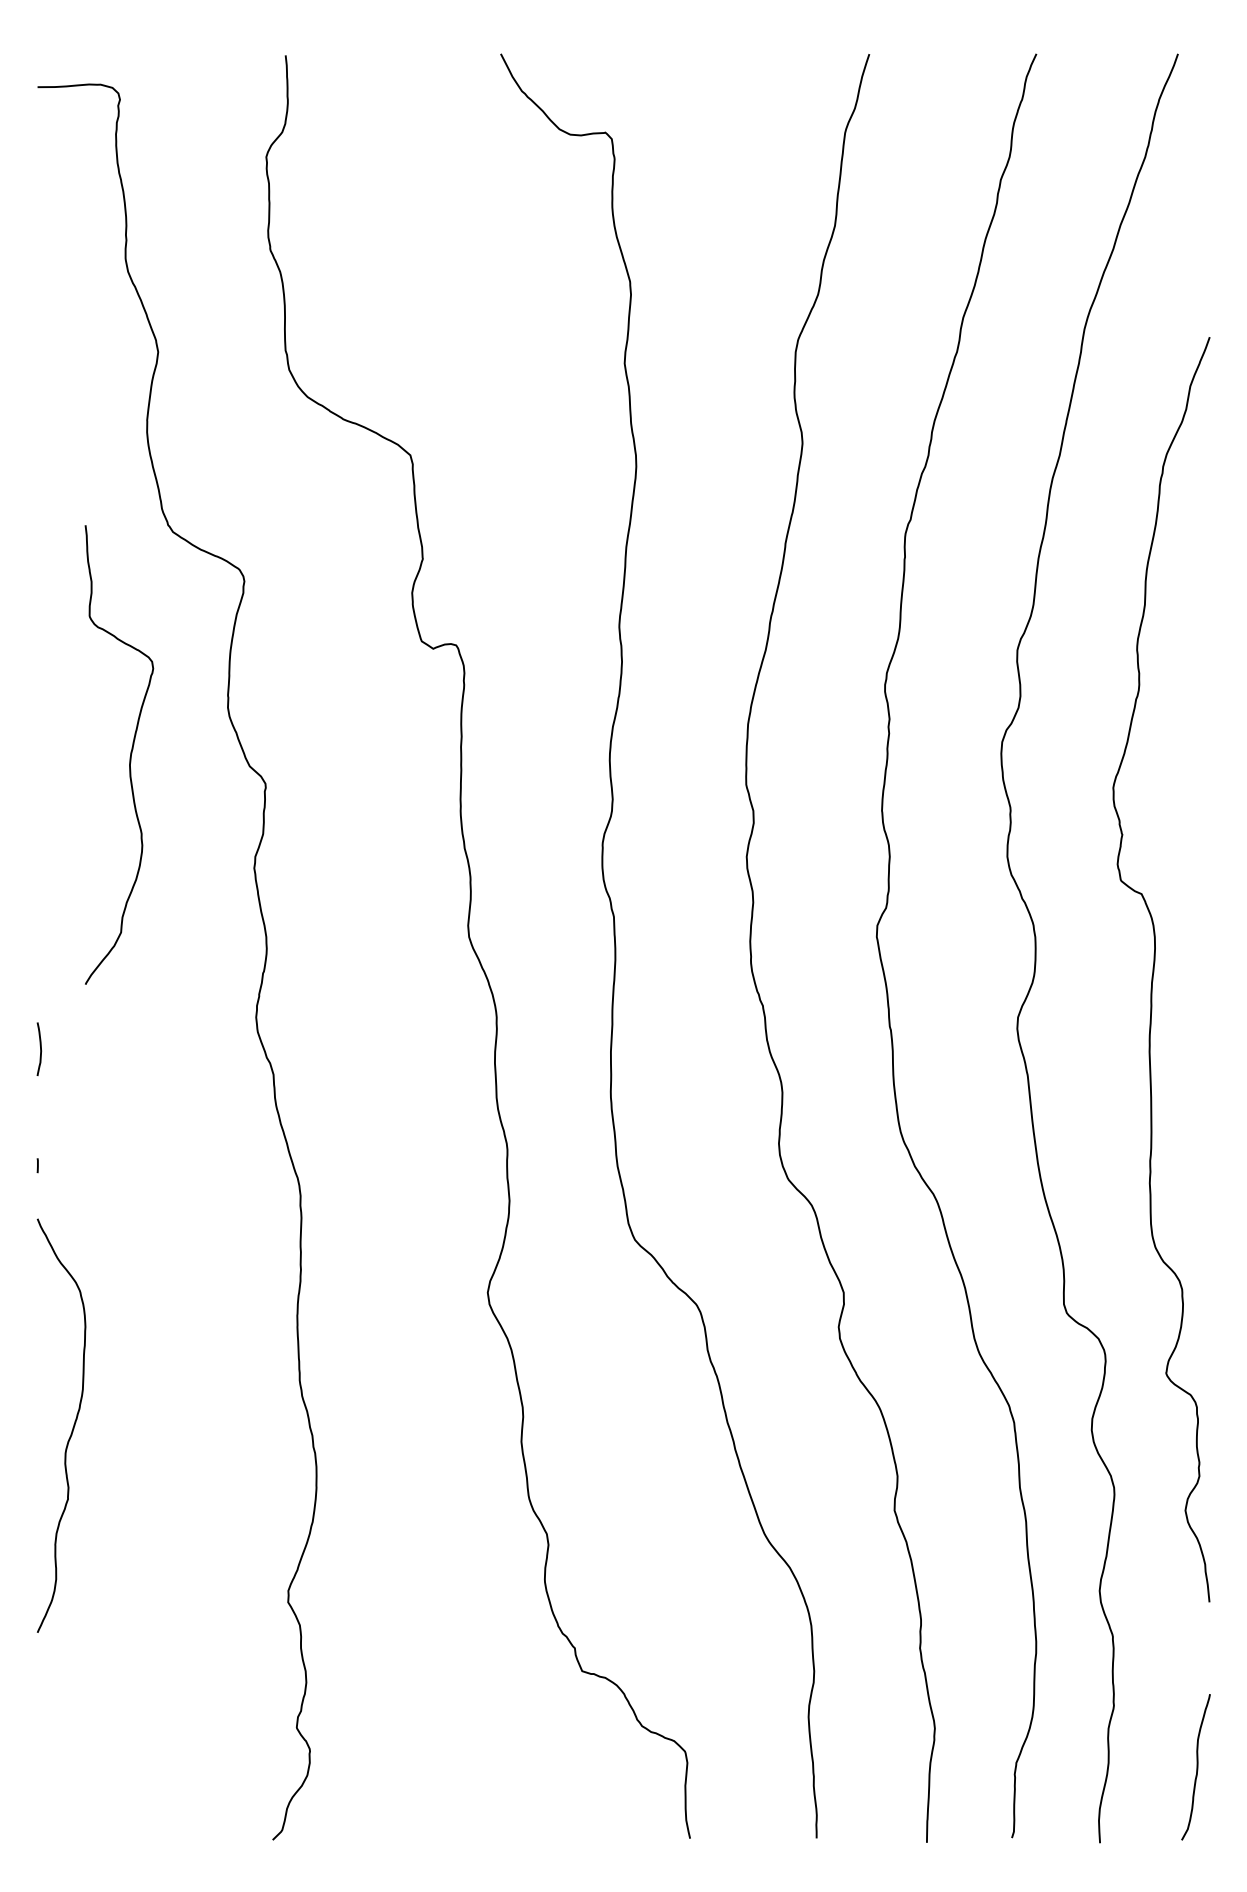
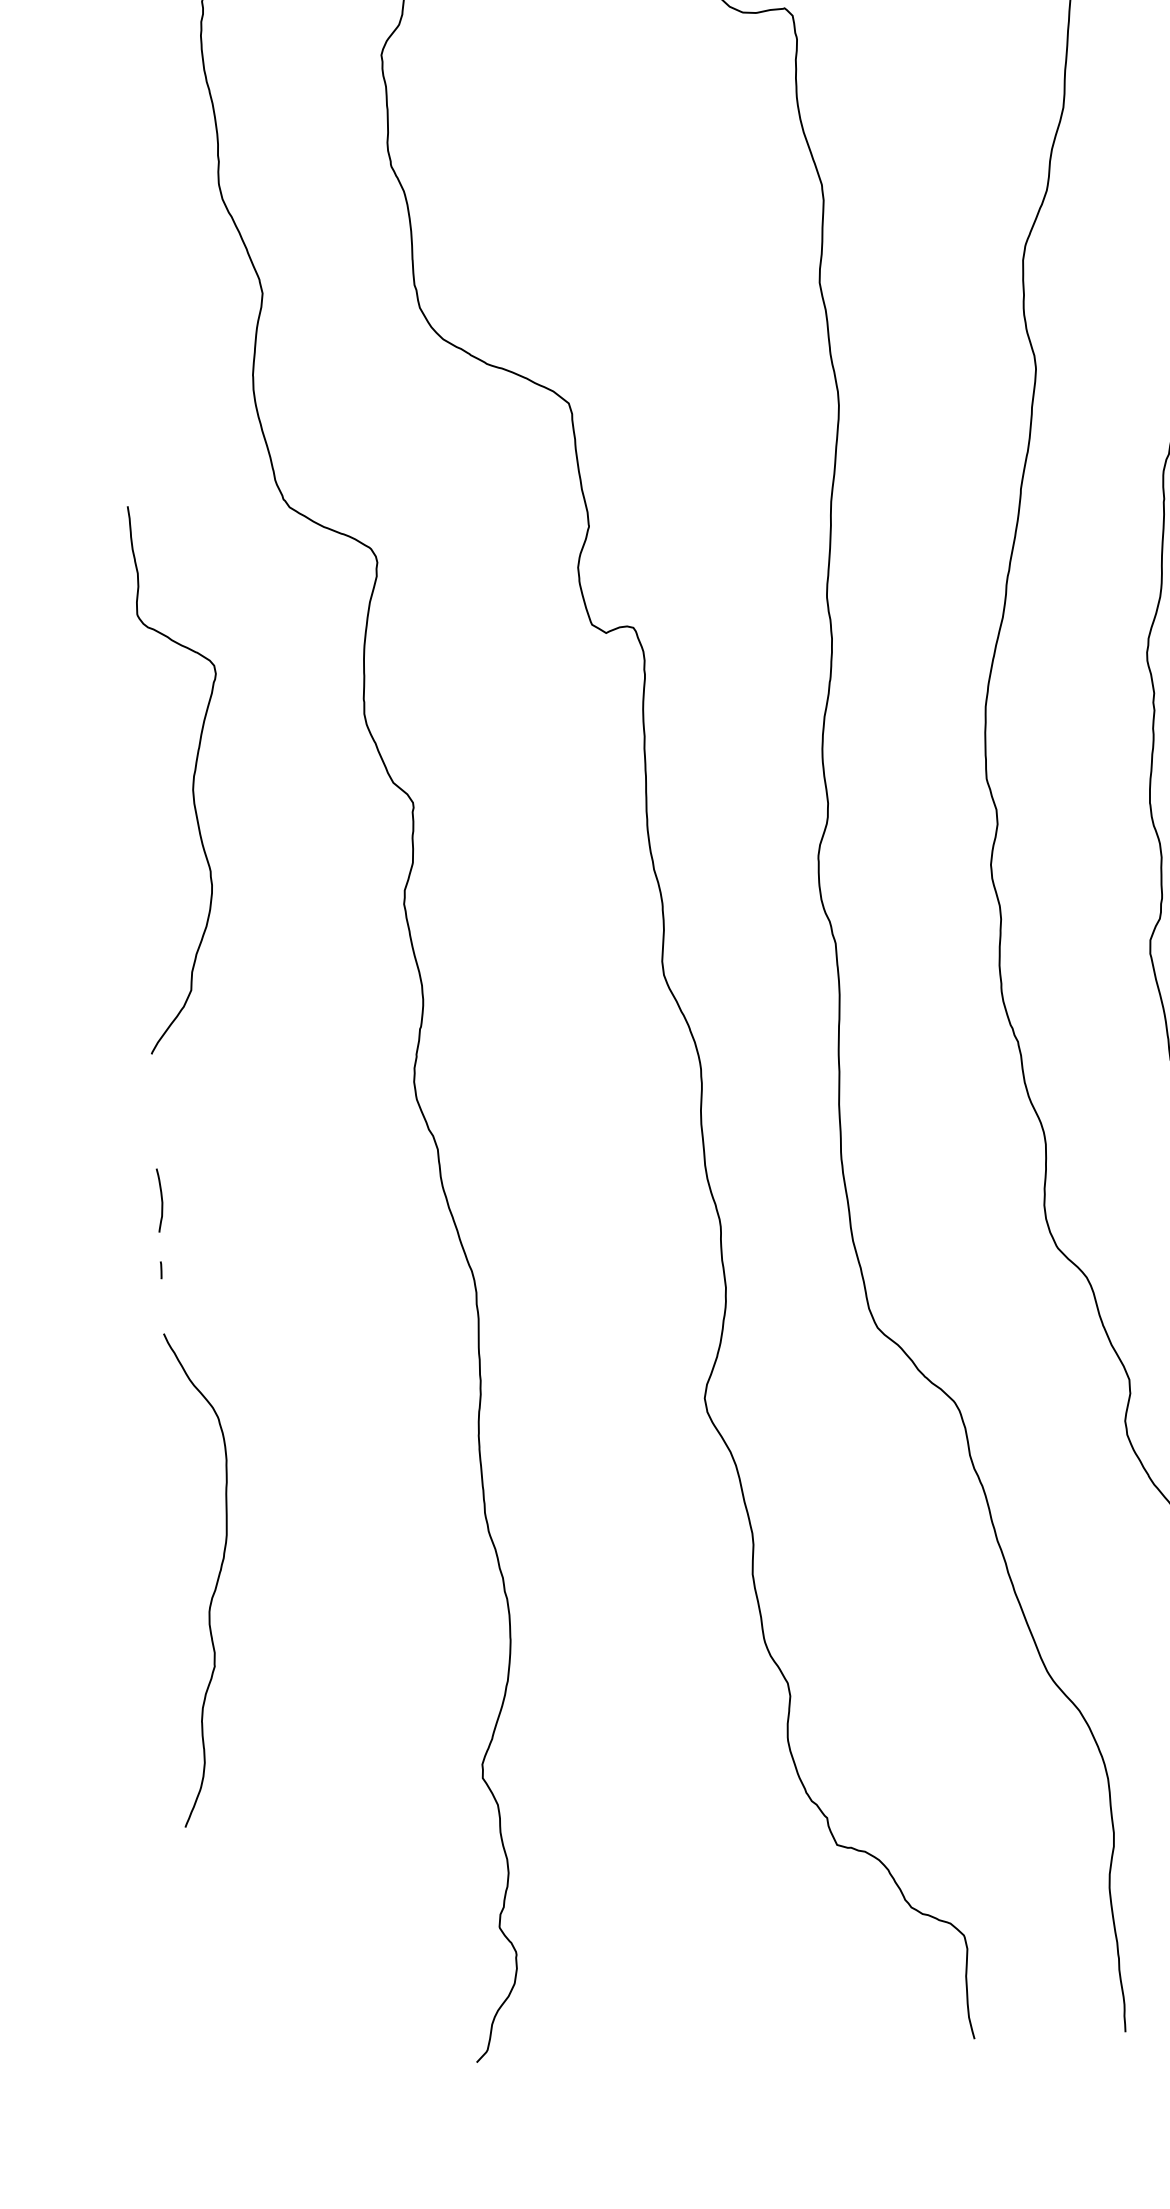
curve: (129, 757) -> (192, 781), moved
curve: (40, 1048) -> (161, 1199), moved

